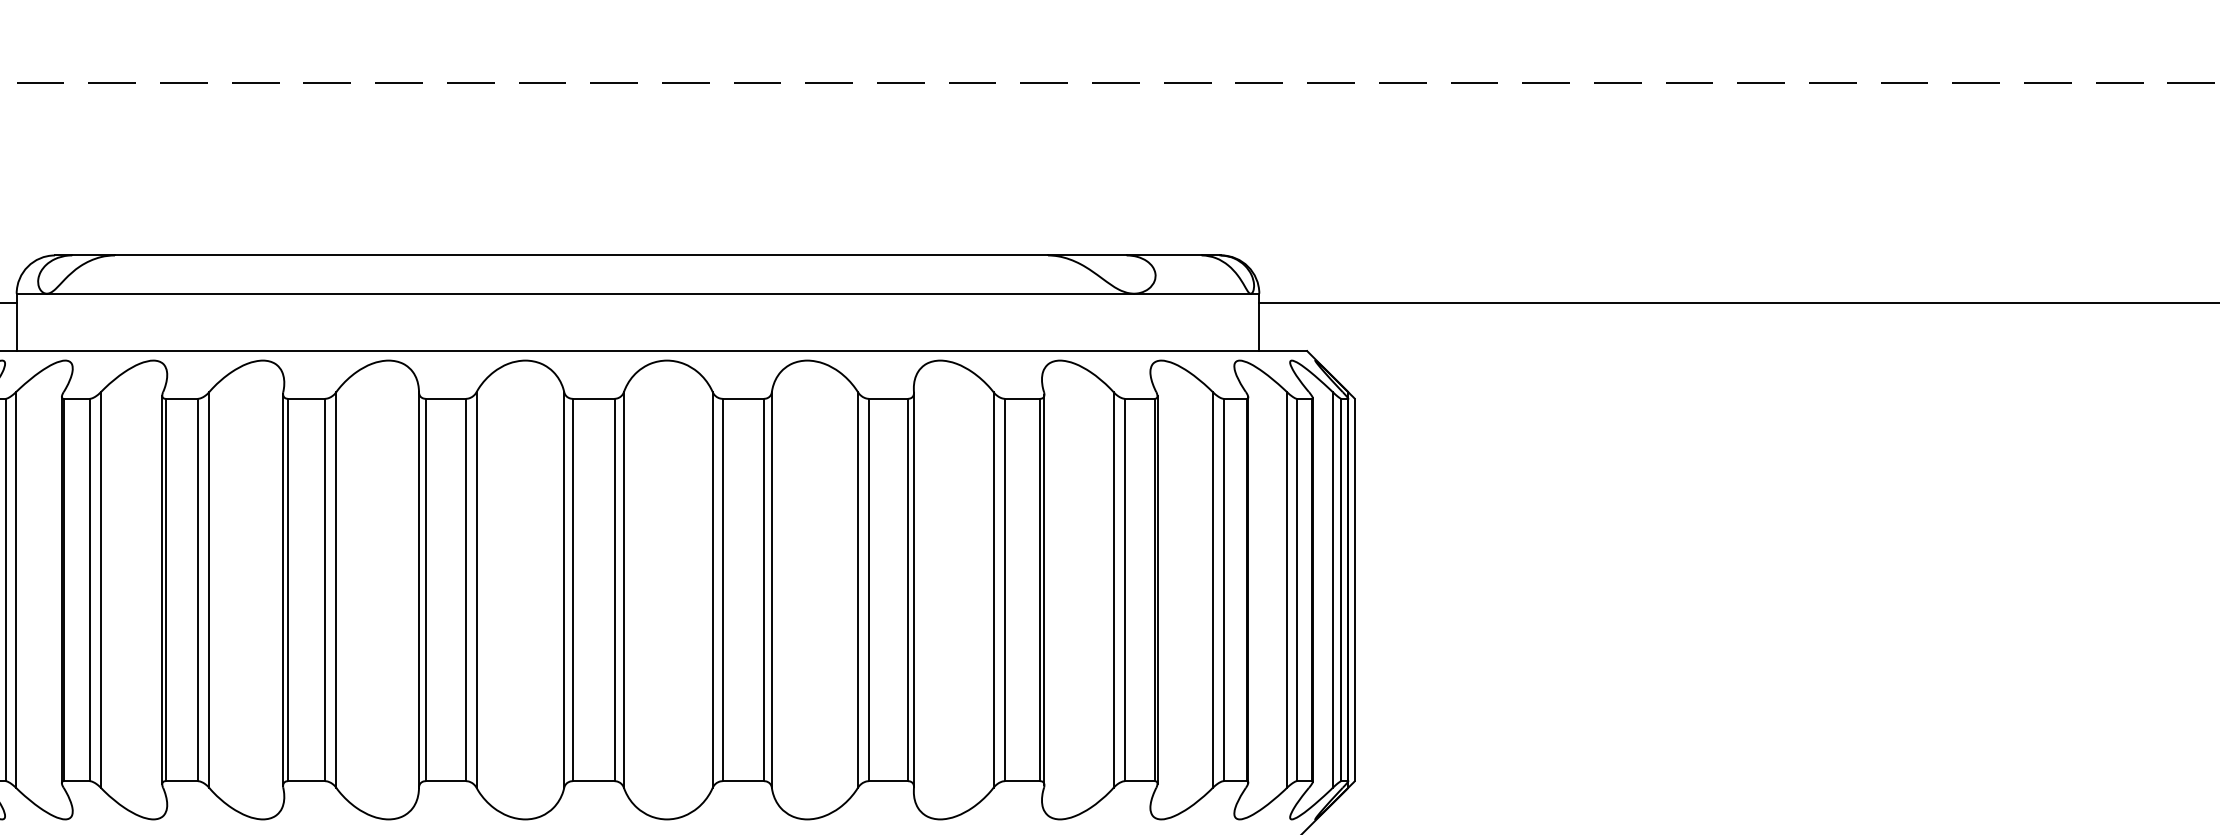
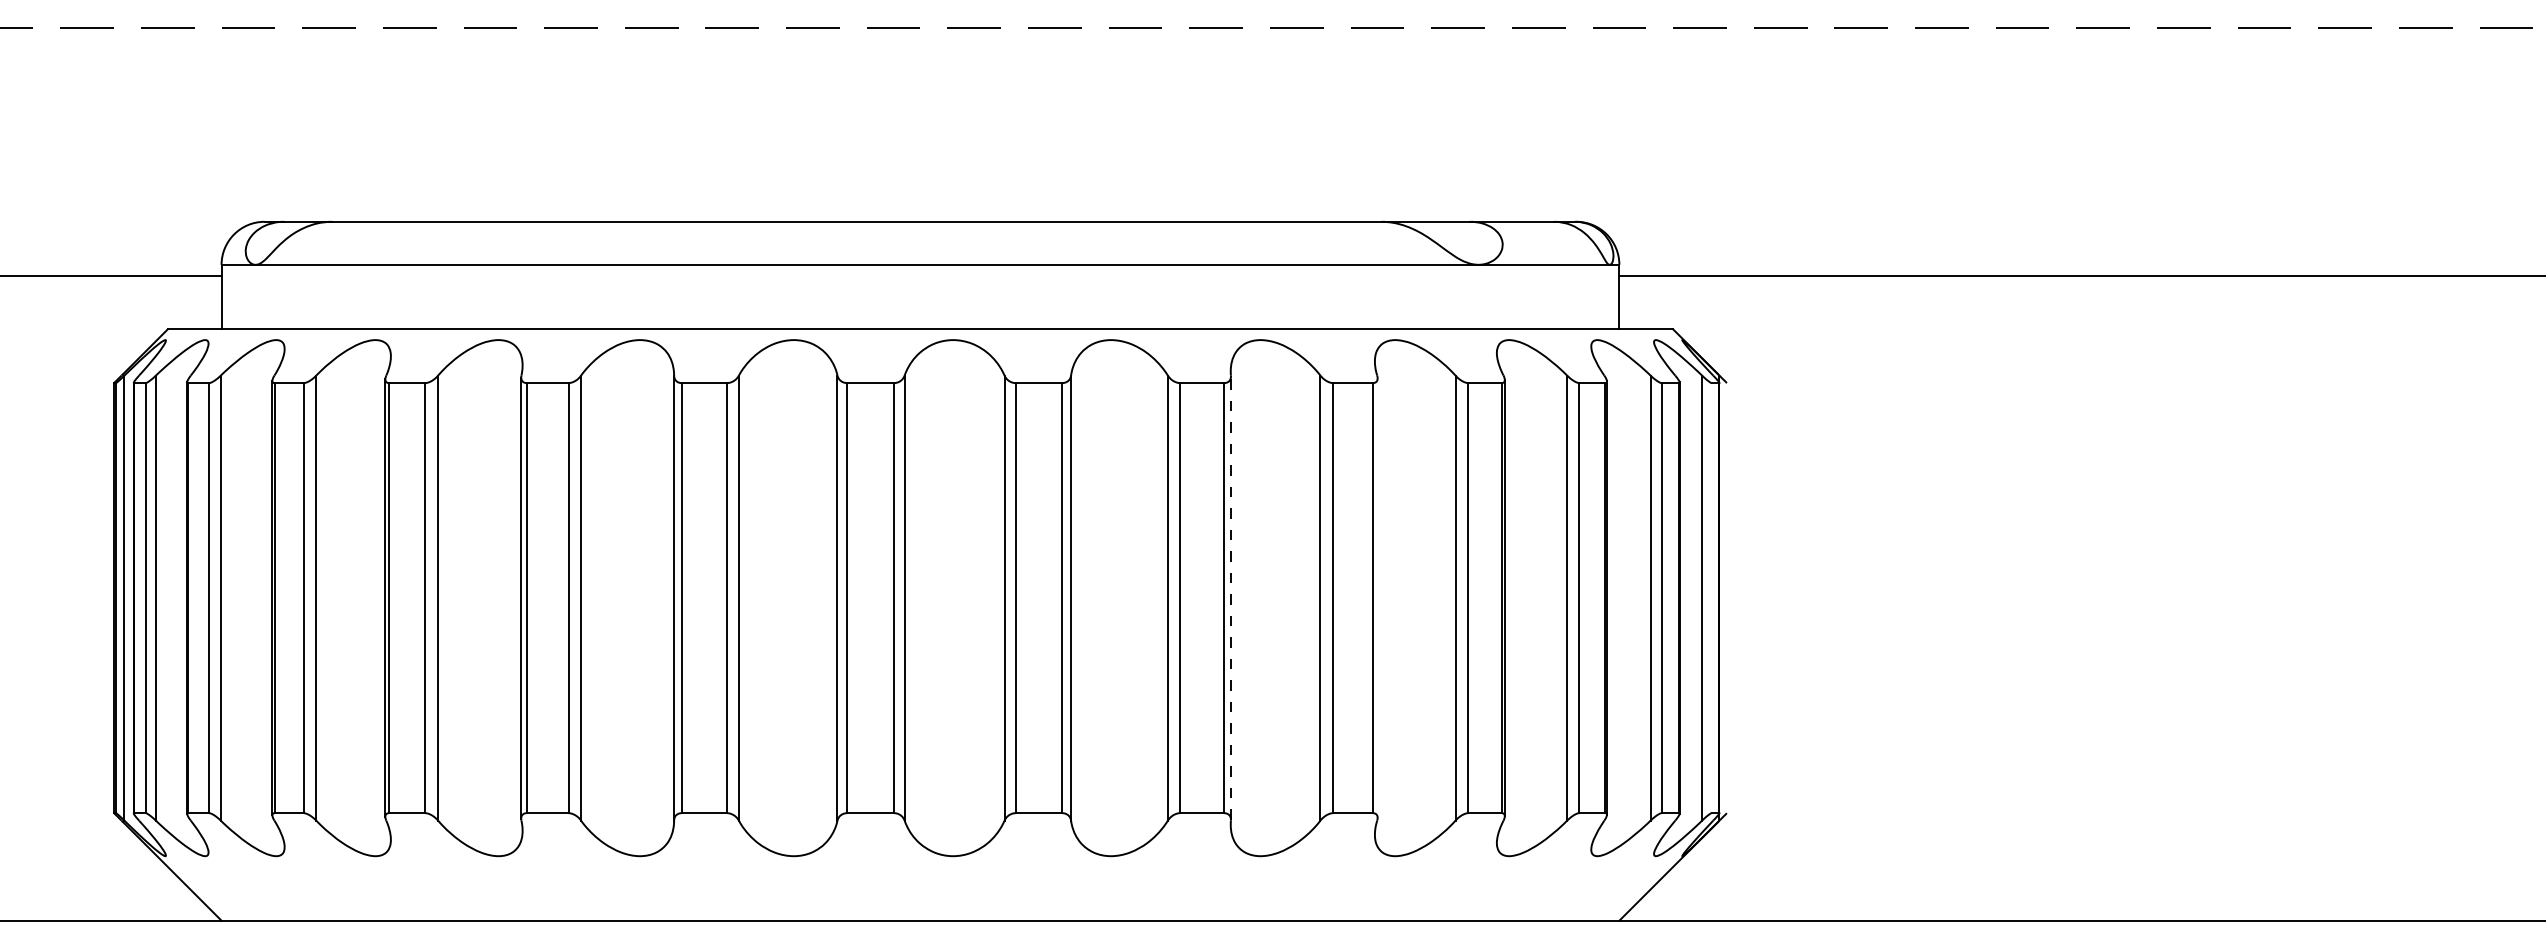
line: (1044, 589) -> (1377, 597), removed
line: (914, 590) -> (1231, 598), solid -> dashed
line: (1341, 590) -> (1711, 598), removed
line: (1354, 590) -> (1726, 598), removed

